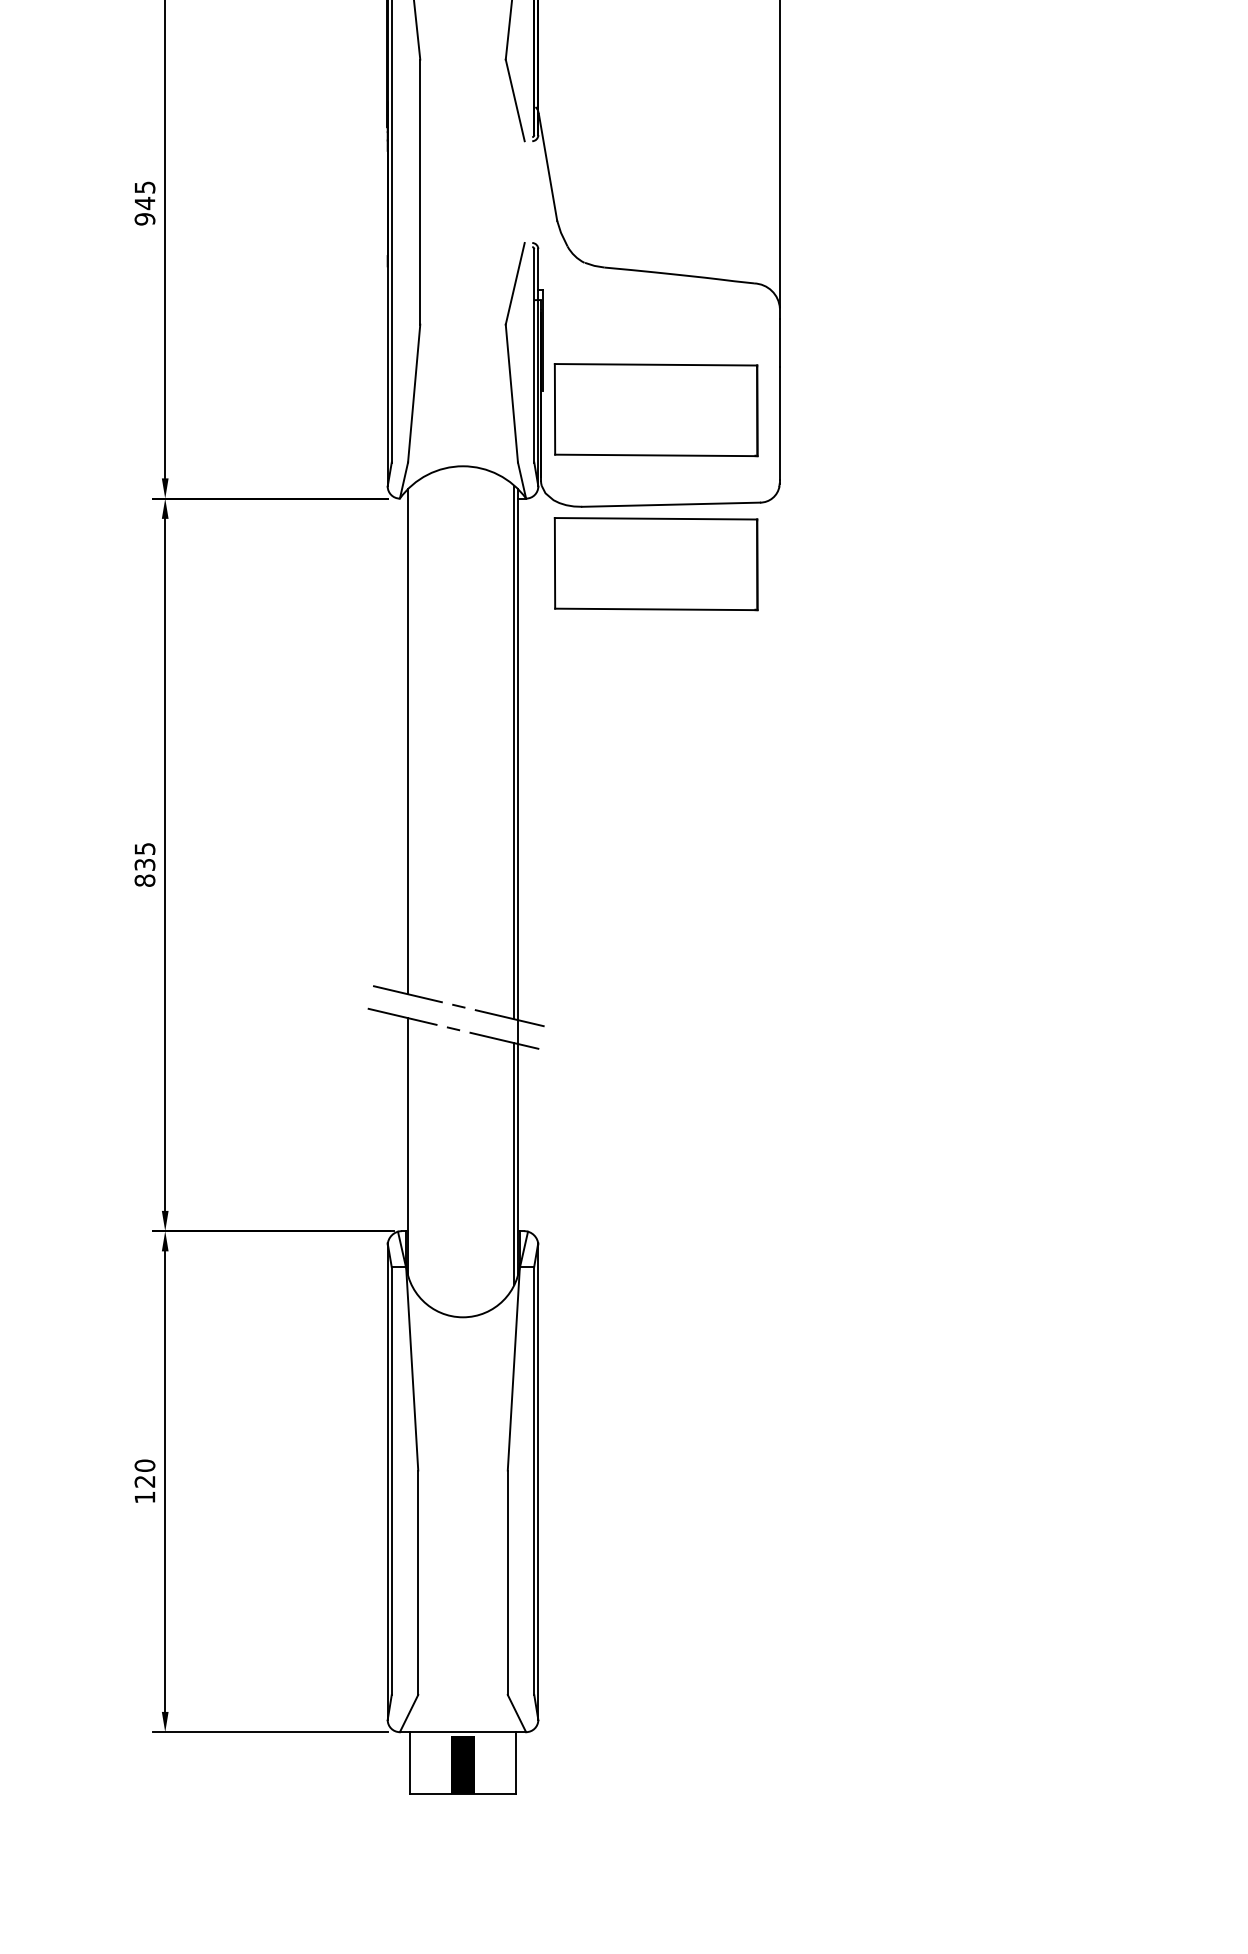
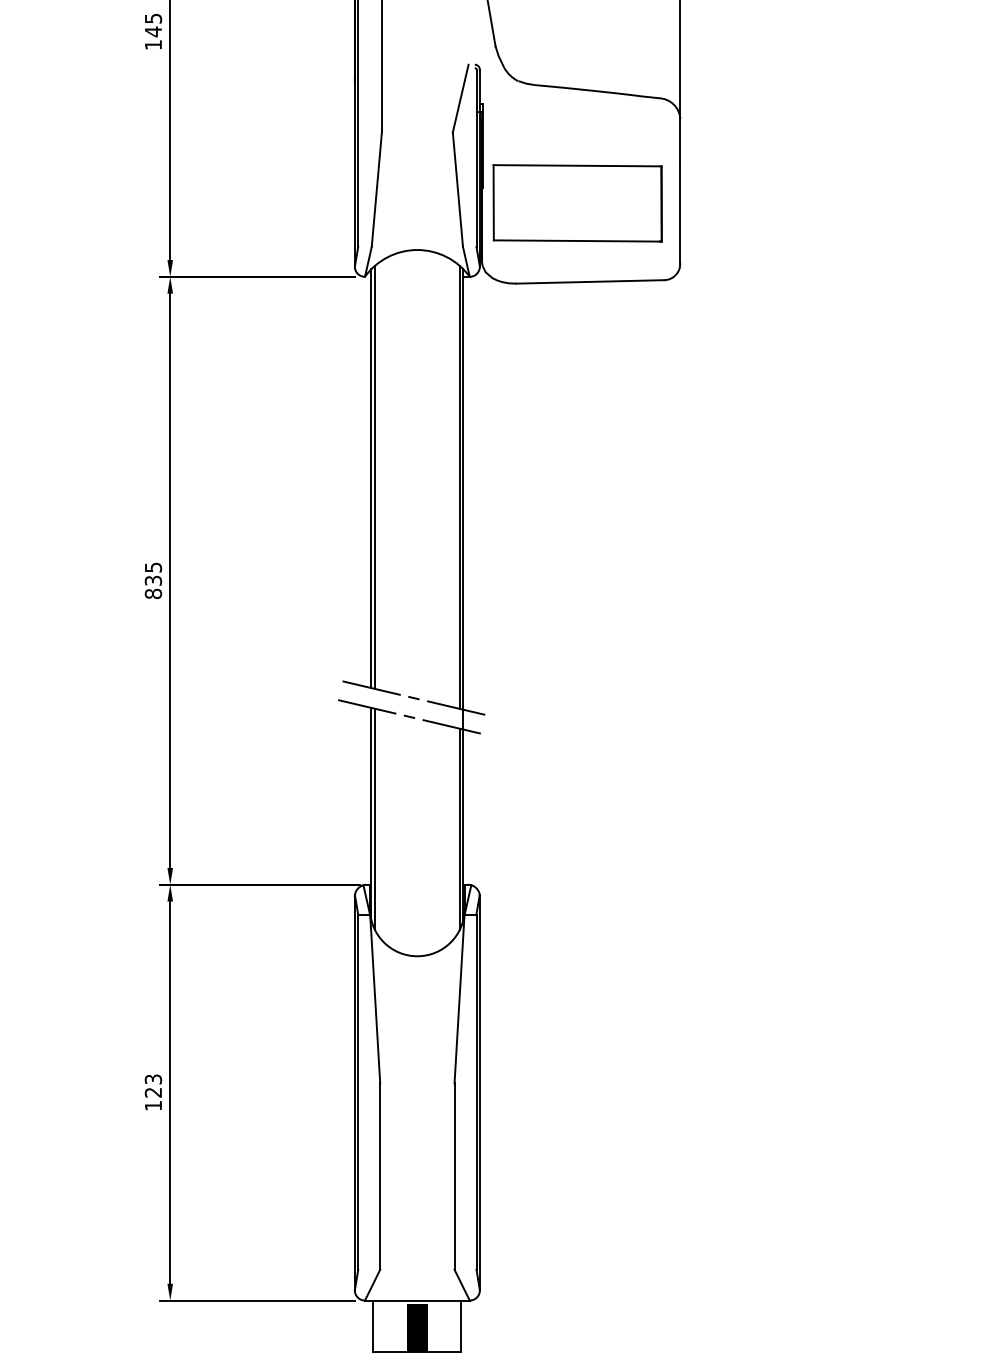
text: (144, 219) -> (153, 45), 945 -> 145
part: (655, 564) -> (577, 331), removed
line: (411, 740) -> (374, 477), added
line: (411, 1152) -> (374, 819), added
text: (144, 1465) -> (153, 1079), 120 -> 123

